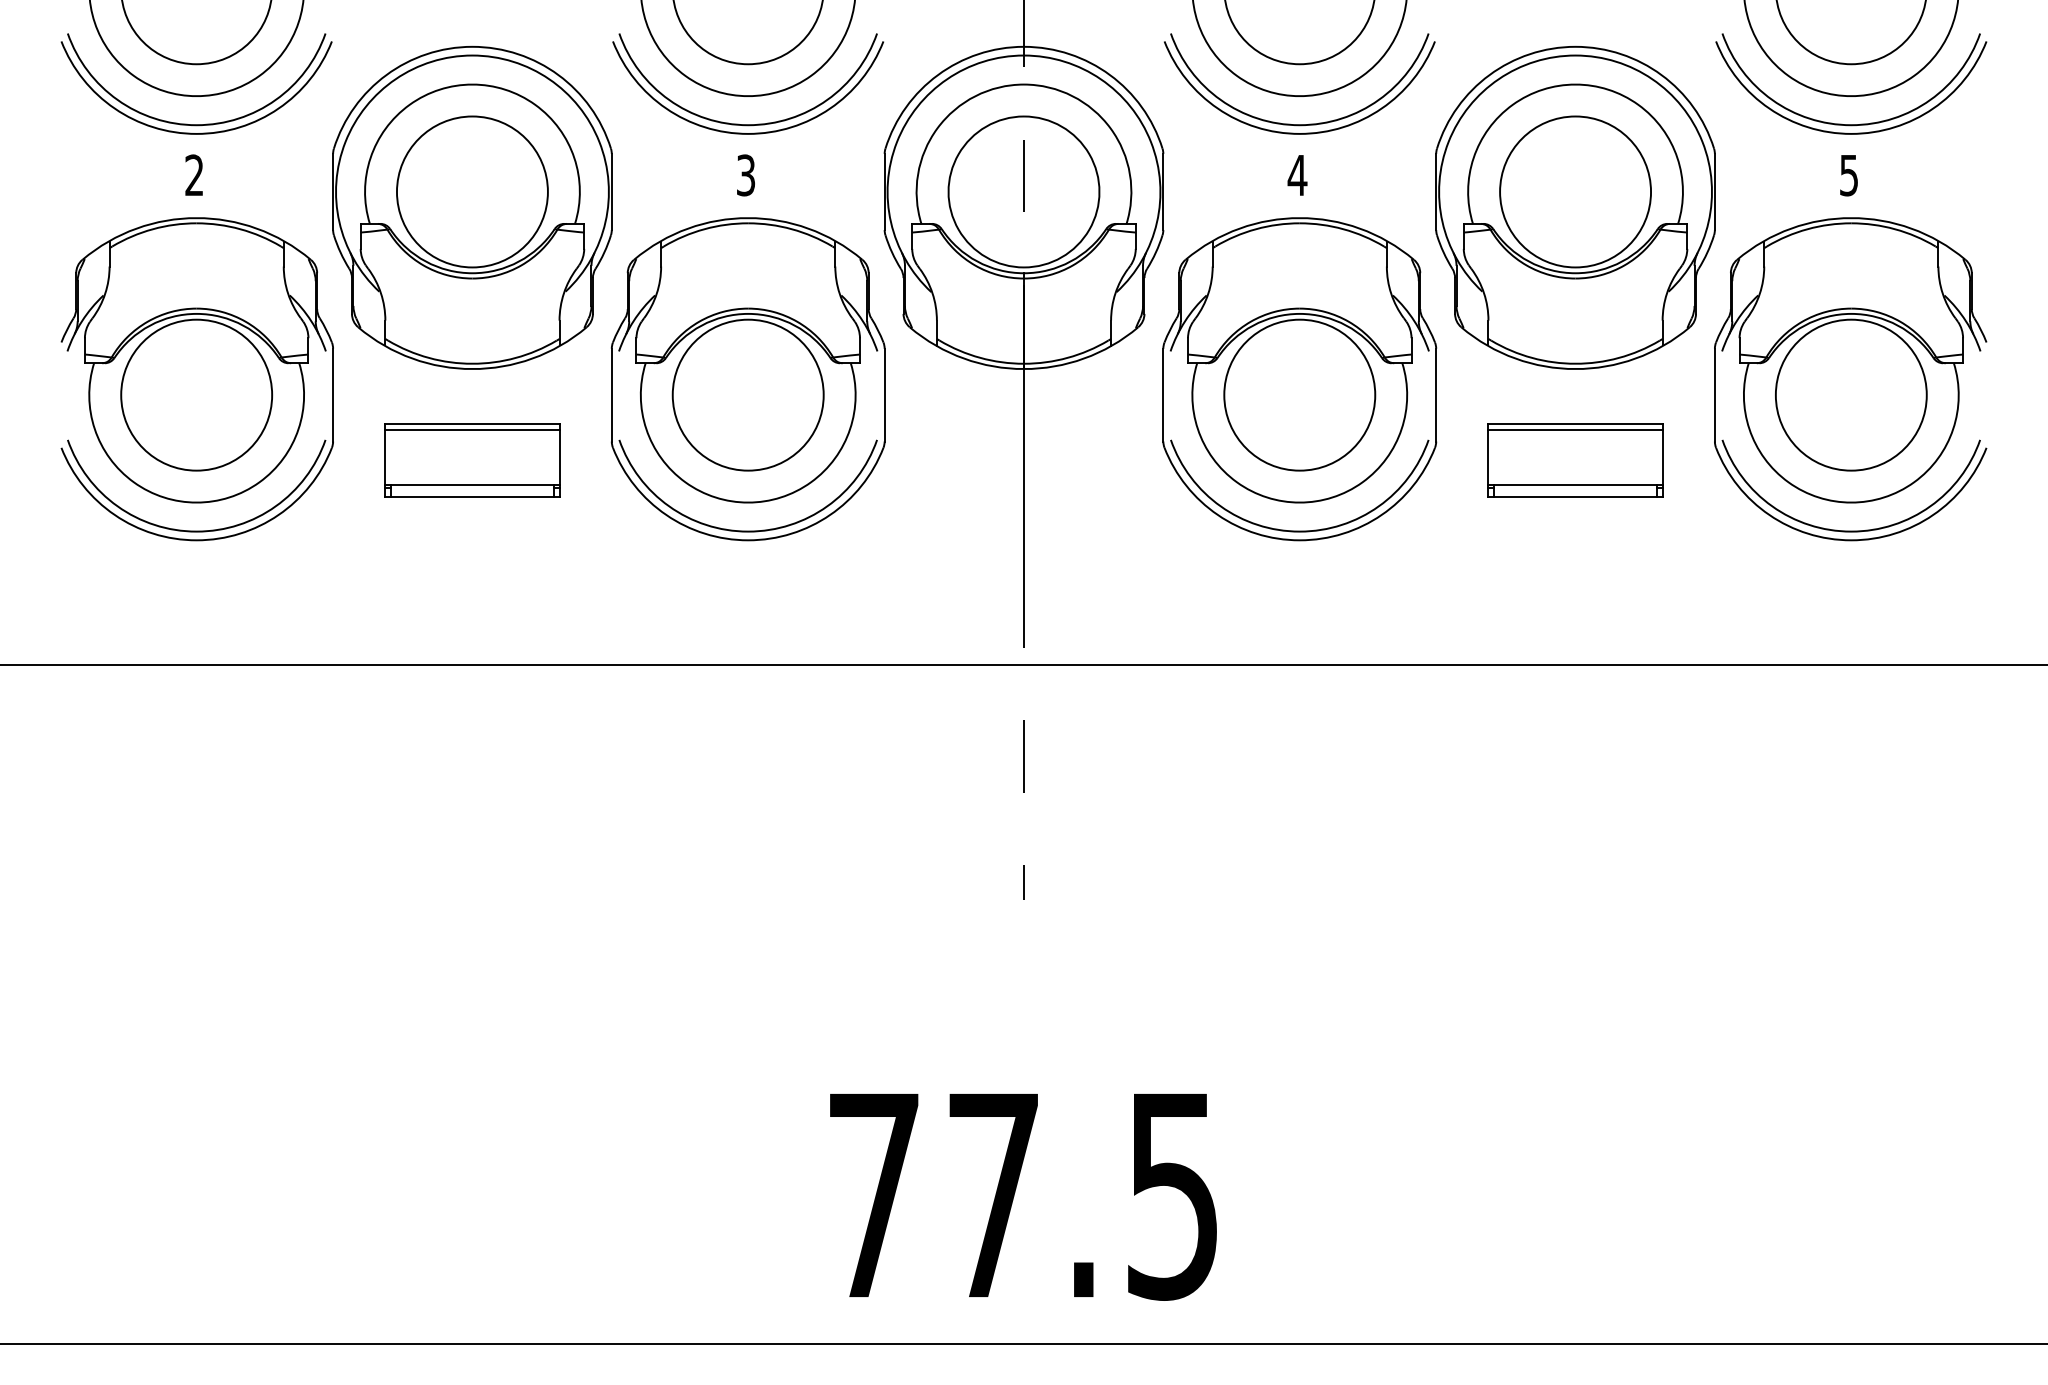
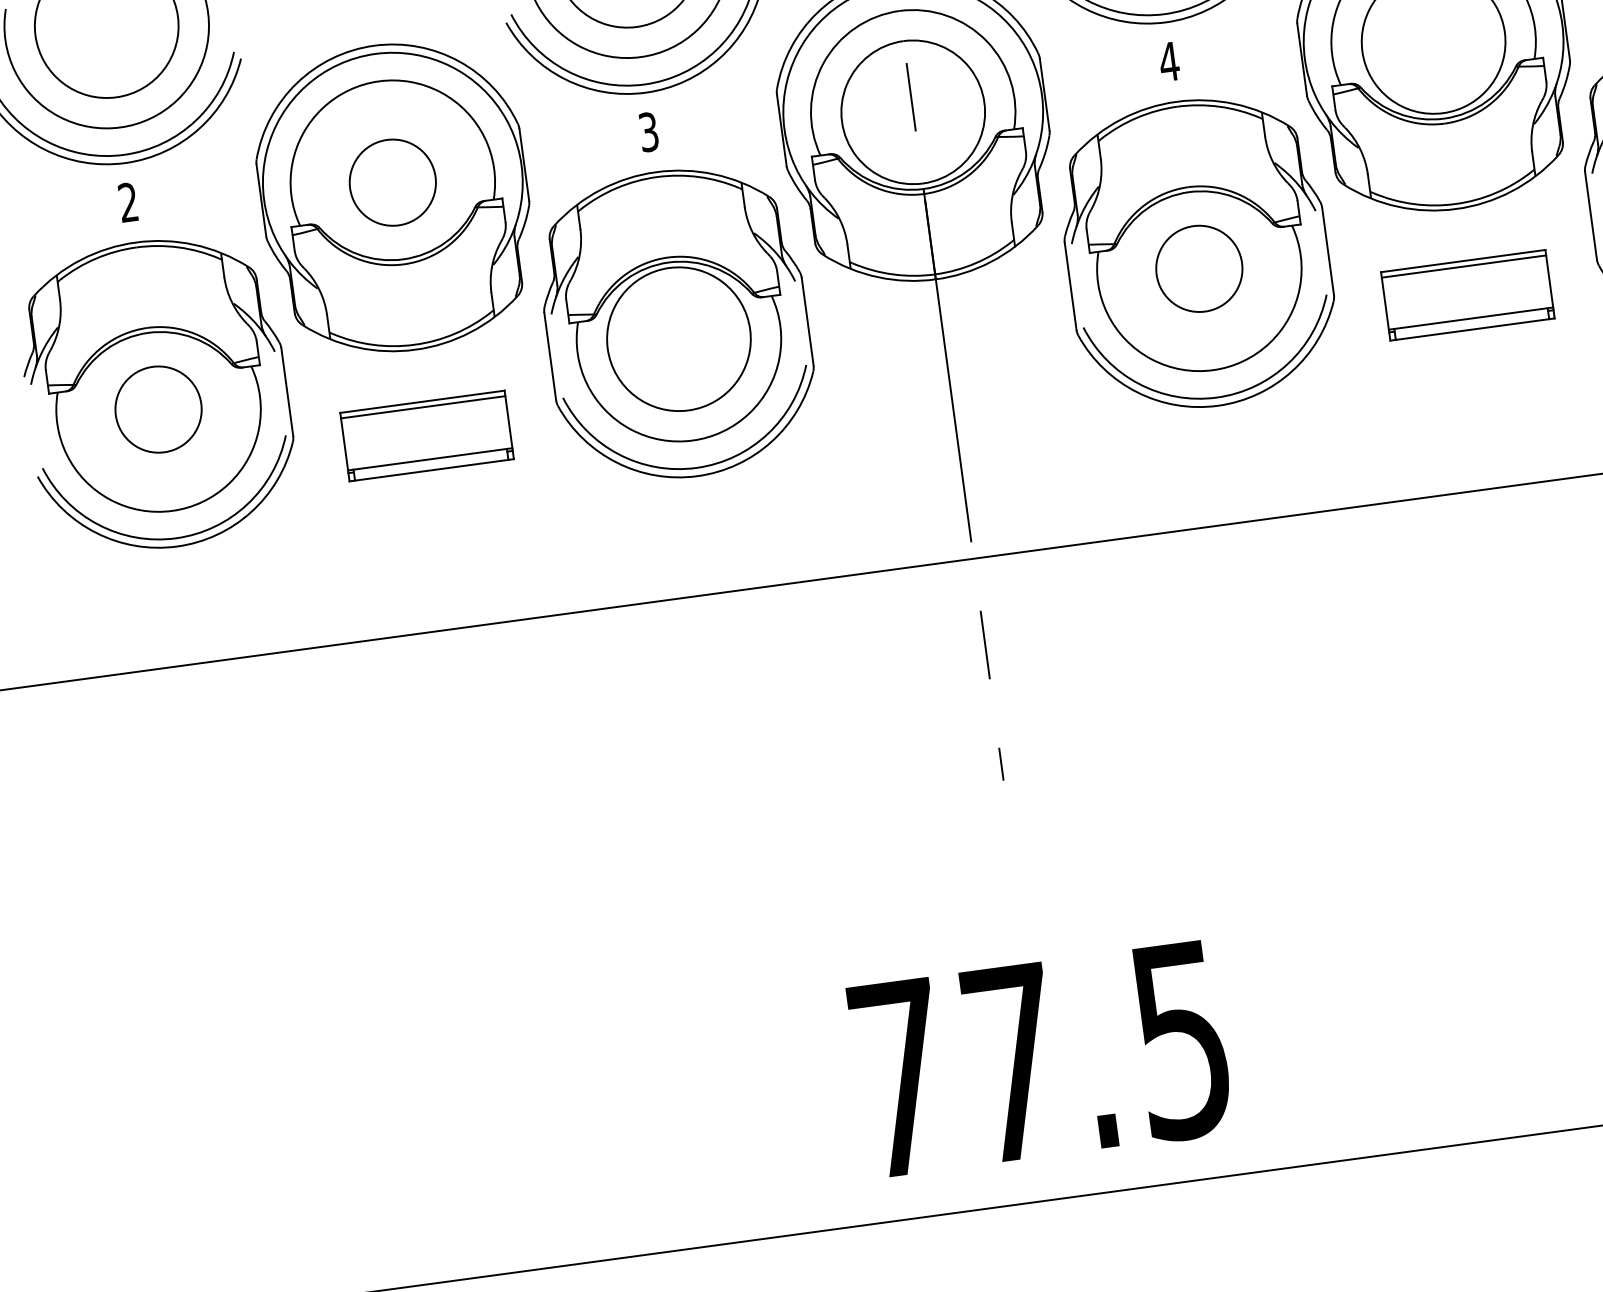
circle: (471, 191) -> (391, 182), size x0.6
circle: (196, 394) -> (158, 408), size x0.6
circle: (1299, 394) -> (1199, 268), size x0.6

